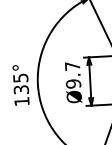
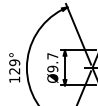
text: (20, 83) -> (14, 66), 135° -> 129°

